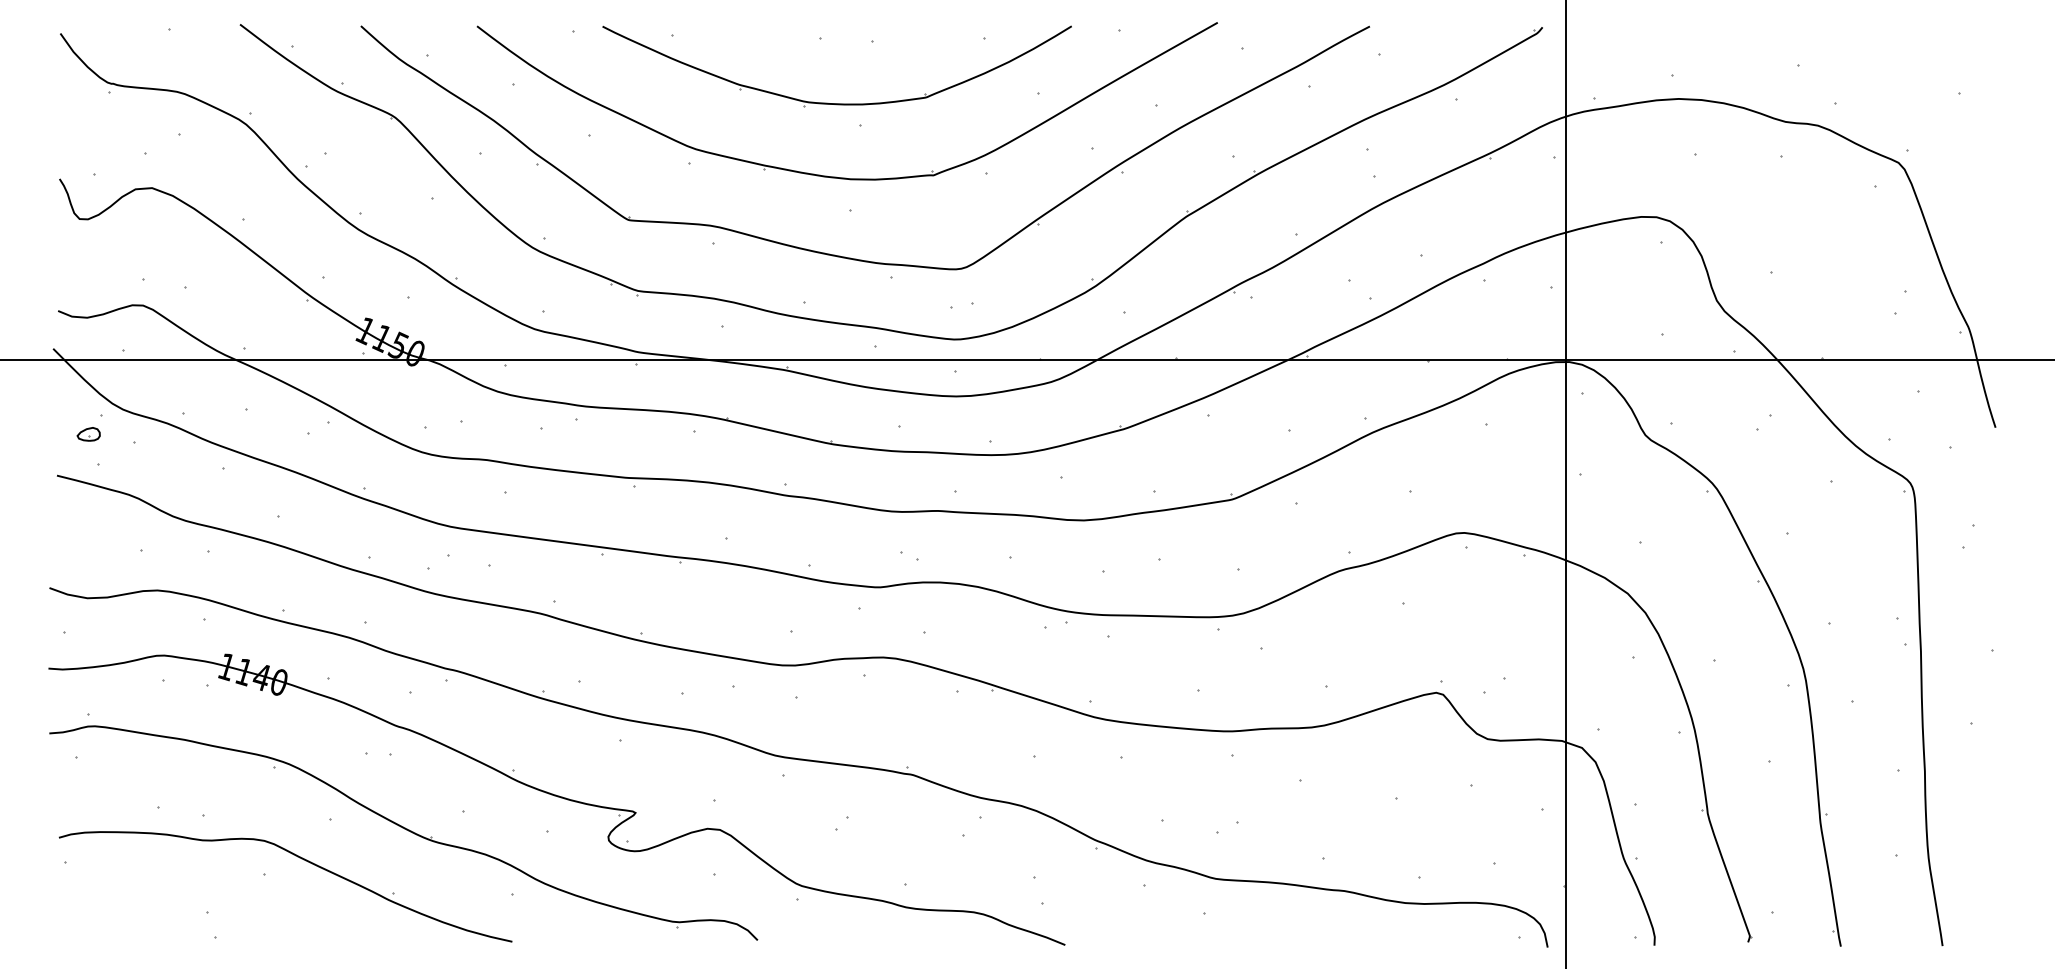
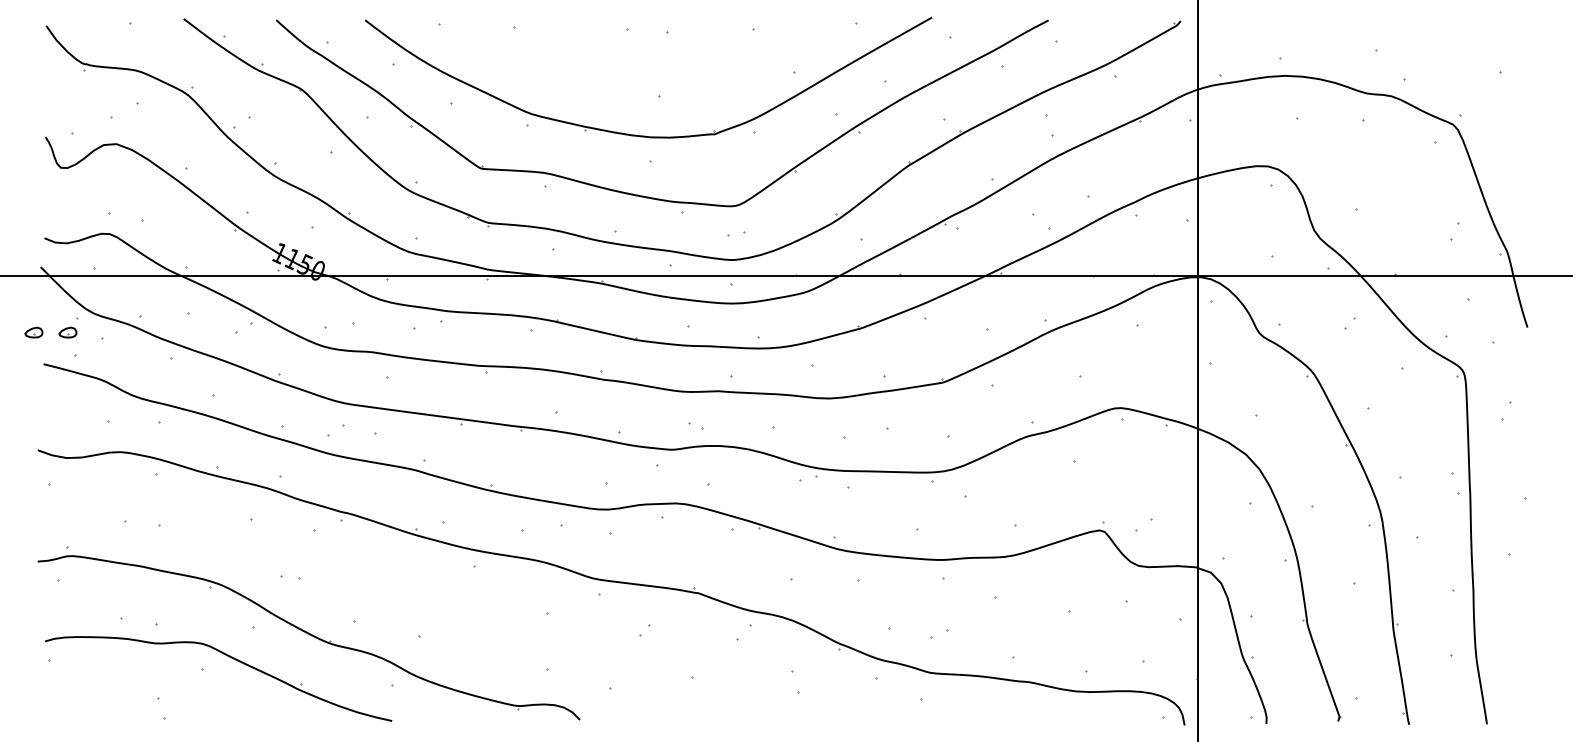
part: (834, 102) -> (638, 78), removed
part: (43, 434) -> (33, 332), added
part: (557, 799) -> (426, 612), removed

